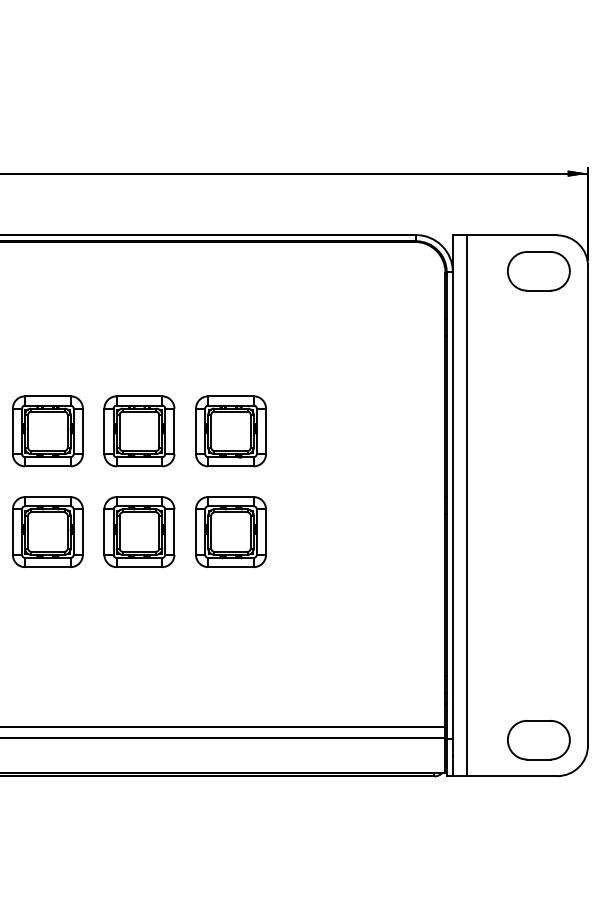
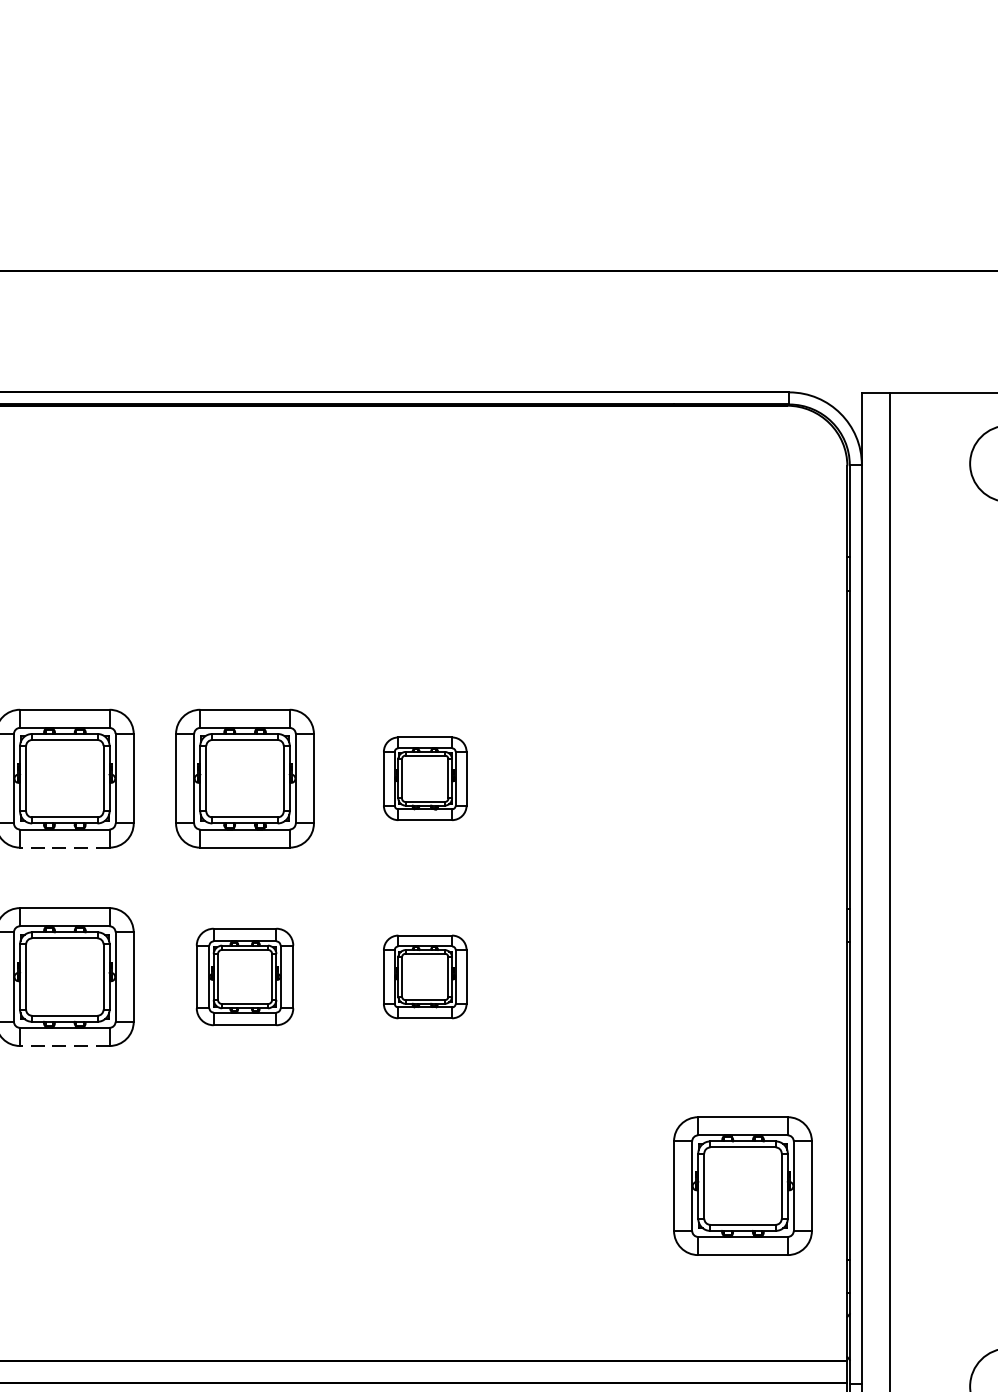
part: (230, 431) -> (424, 778), size x0.6
line: (47, 466) -> (64, 847), solid -> dashed
part: (139, 531) -> (245, 975), size x0.7
part: (230, 531) -> (424, 975), size x0.6
line: (47, 567) -> (64, 1046), solid -> dashed
part: (392, 638) -> (743, 1186), added

